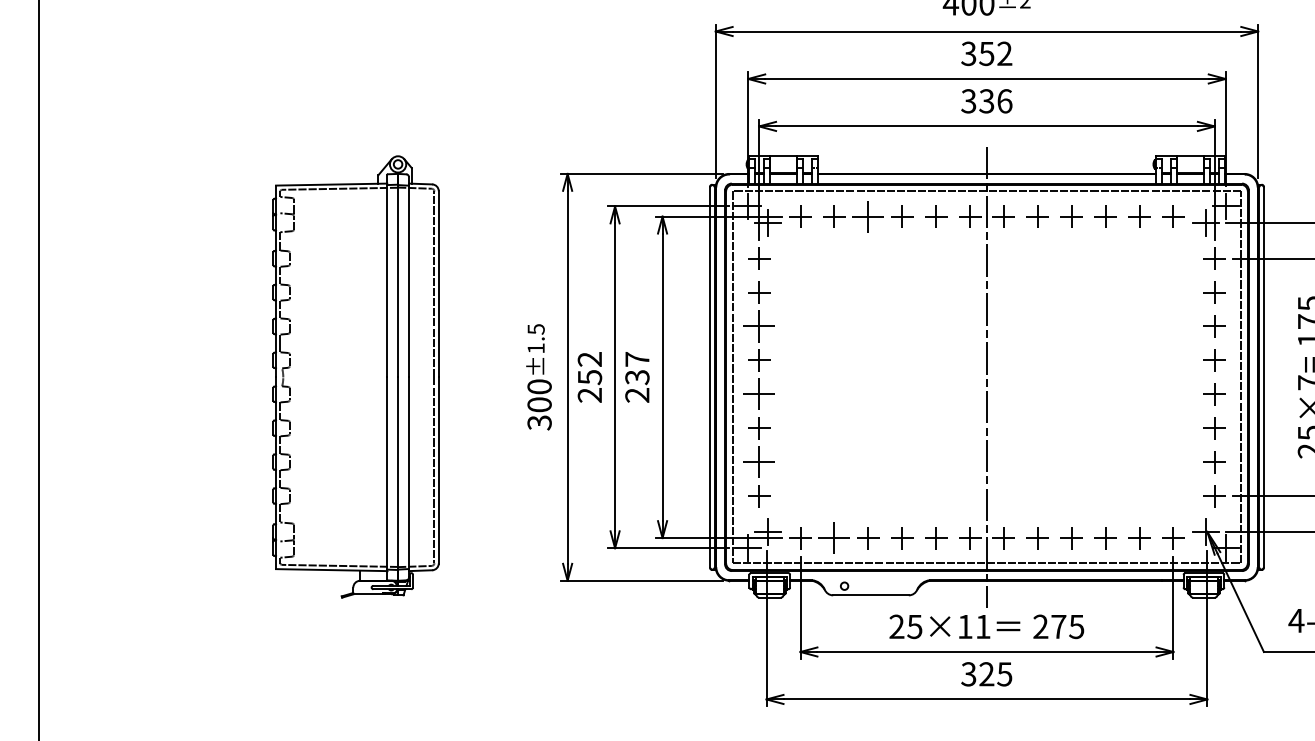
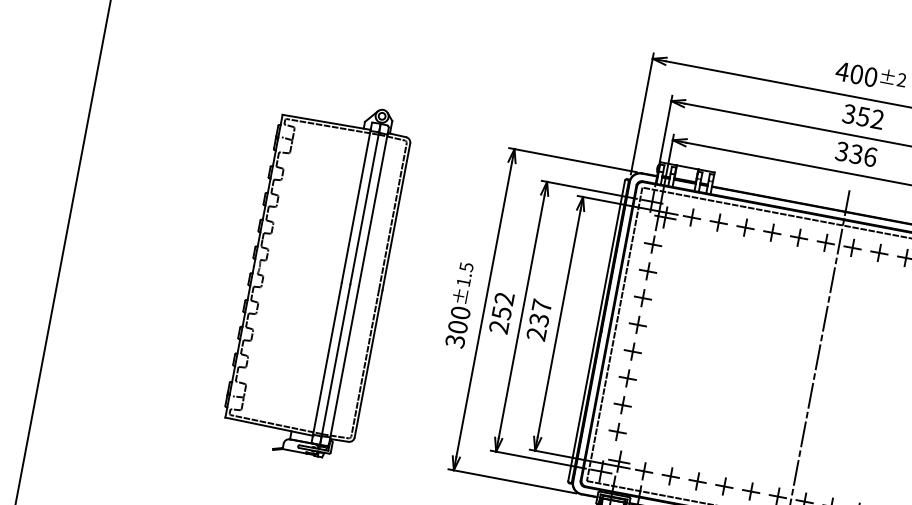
part: (868, 216) -> (745, 227), size x0.71
part: (759, 326) -> (643, 298), size x0.71
part: (759, 394) -> (633, 351), size x0.71
part: (759, 462) -> (622, 405), size x0.71
part: (834, 538) -> (670, 476), size x0.71

